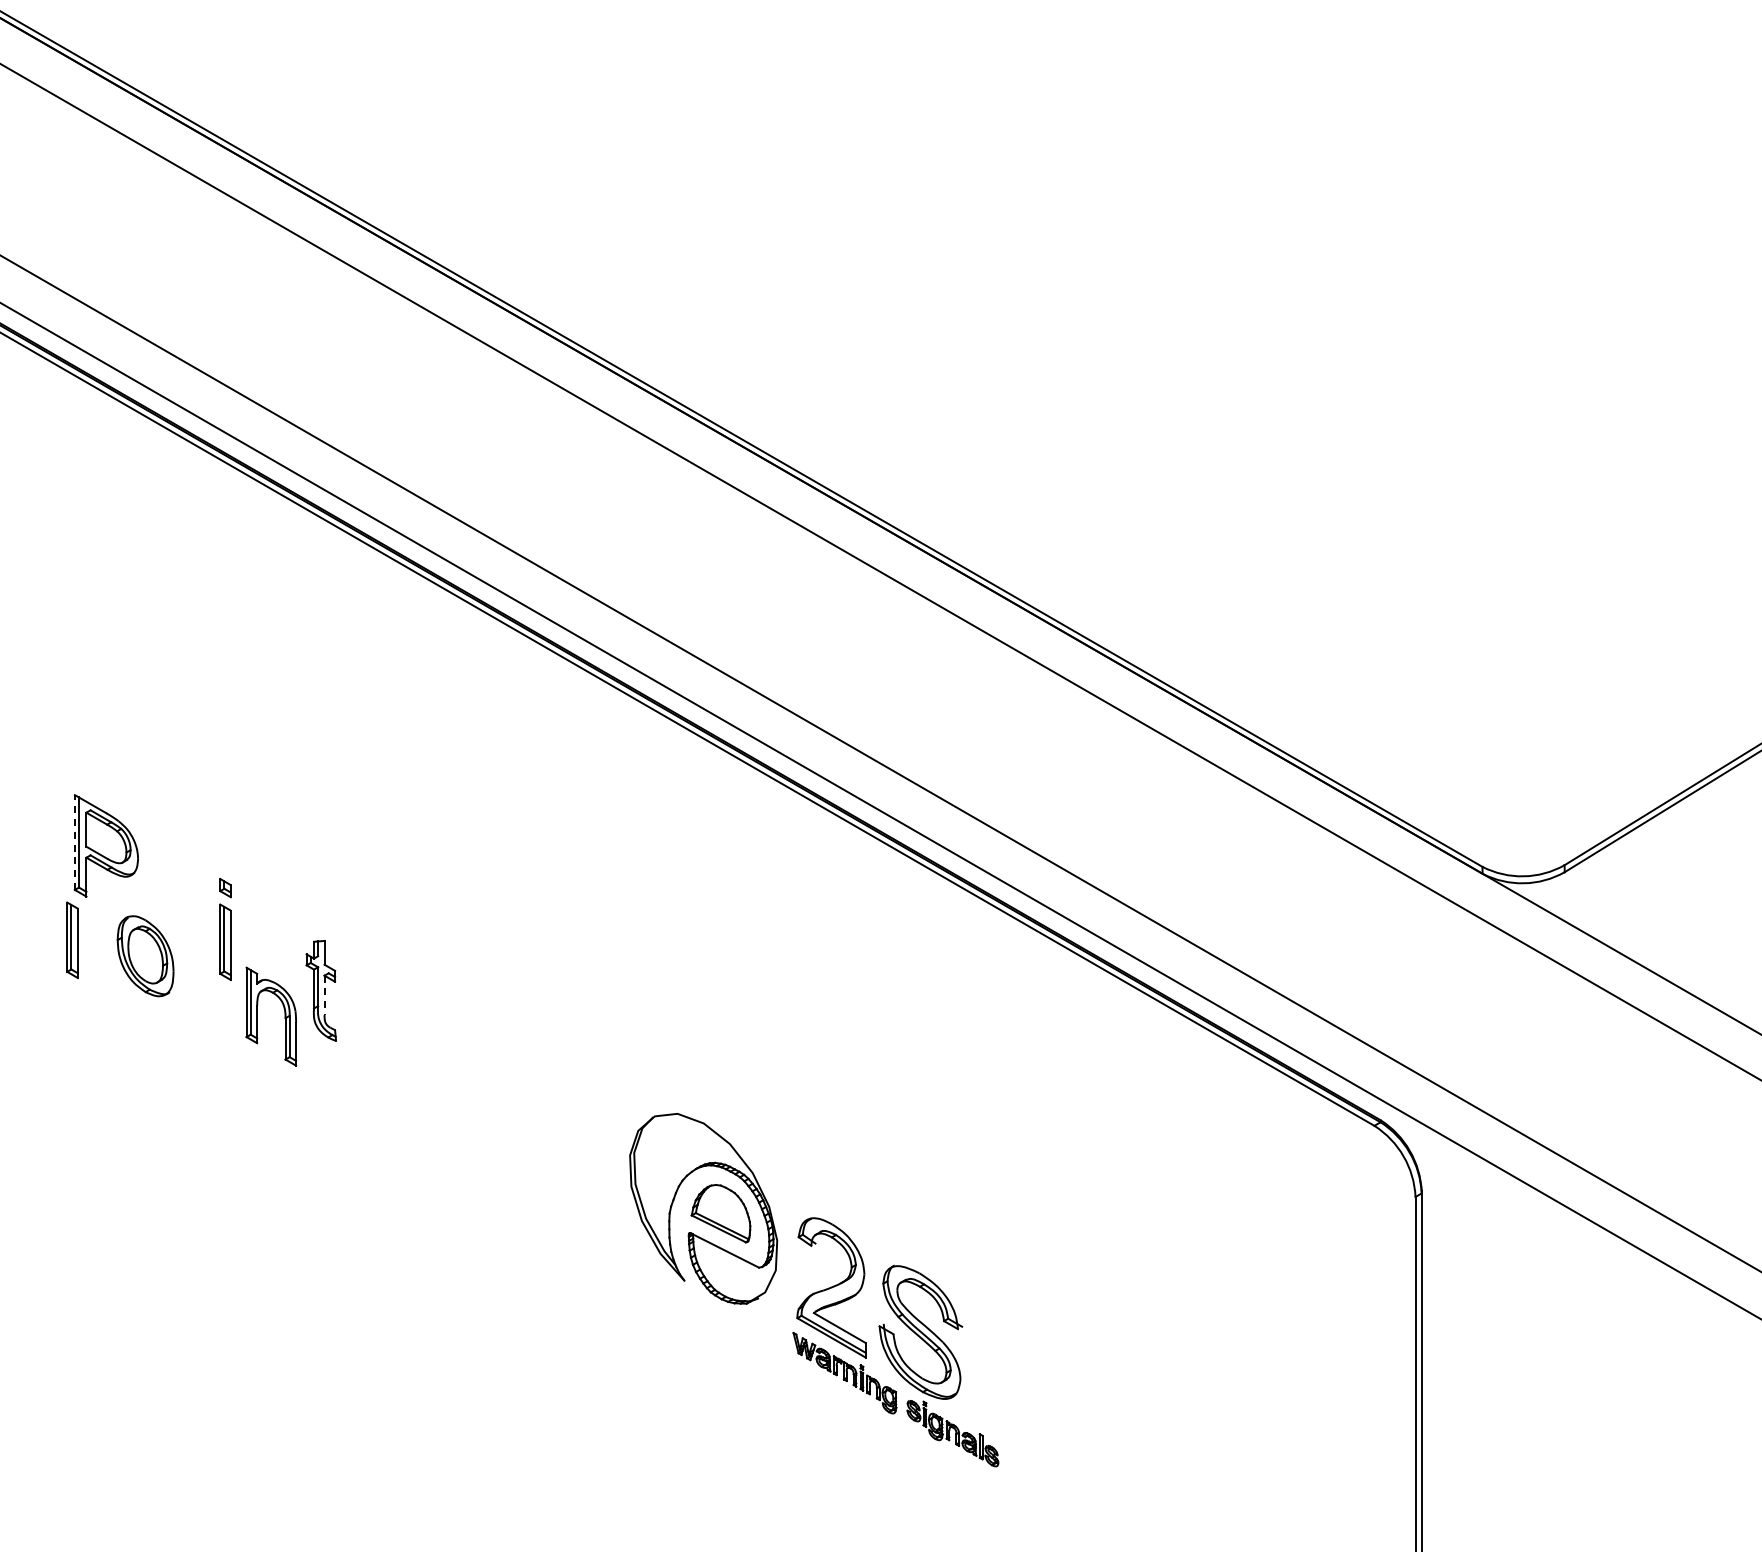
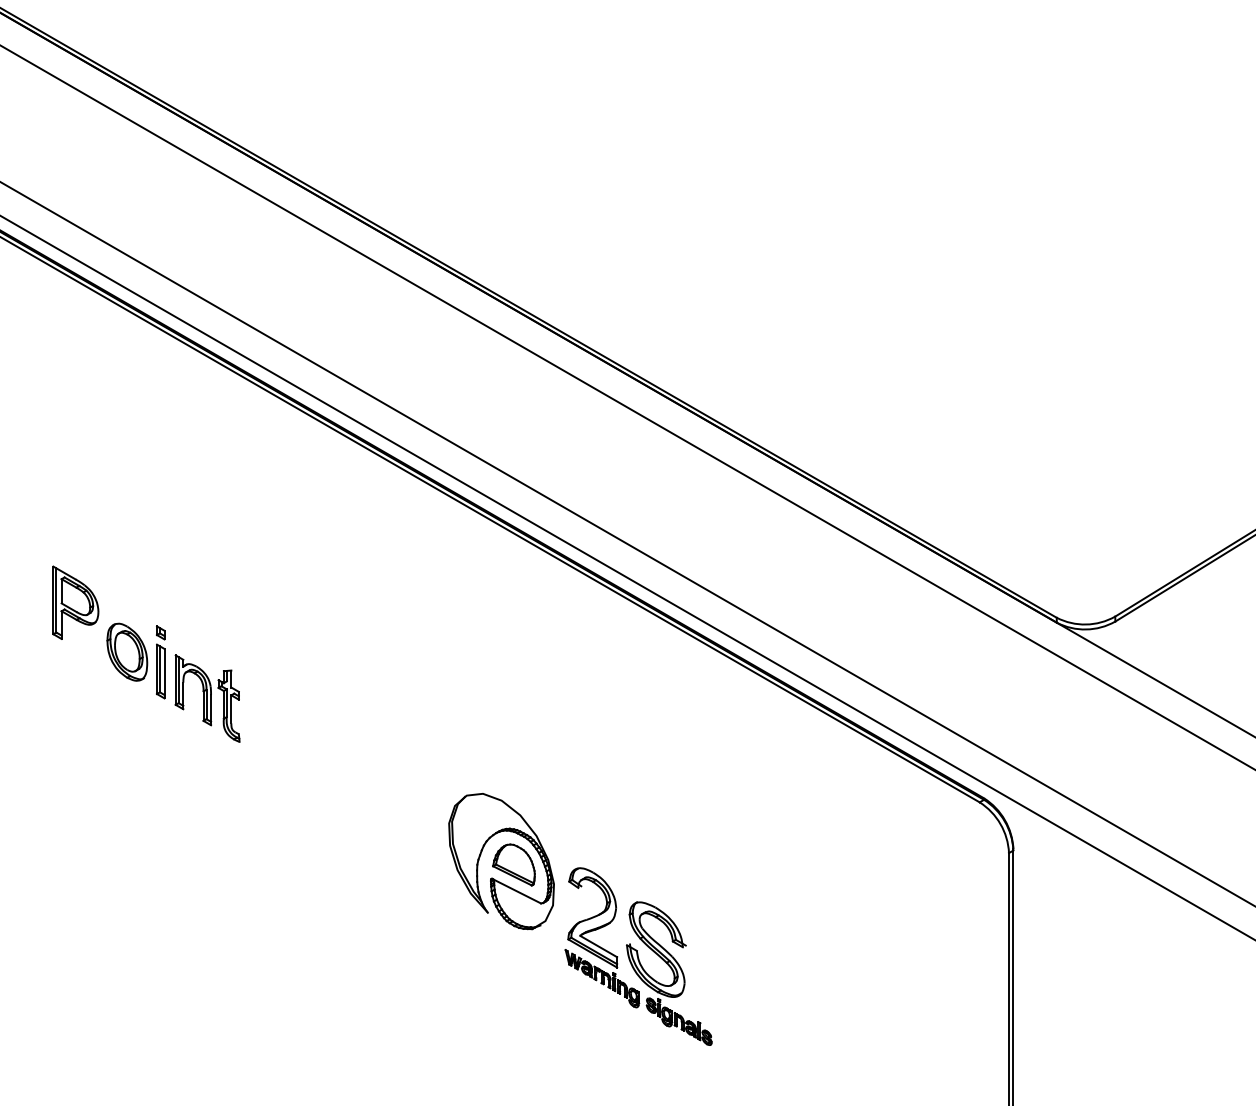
line: (74, 842) -> (53, 600), dashed -> solid
part: (72, 939) -> (51, 669), removed
part: (145, 956) -> (127, 652), moved
line: (324, 995) -> (231, 709), dashed -> solid
part: (284, 1016) -> (202, 690), moved

